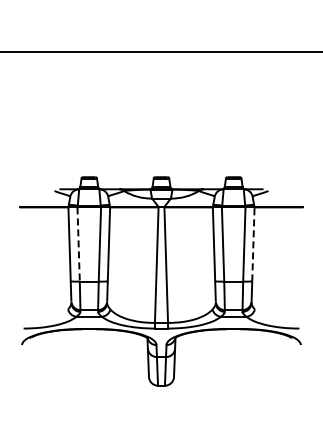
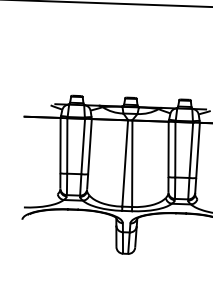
line: (78, 244) -> (67, 145), dashed -> solid
line: (253, 244) -> (198, 150), dashed -> solid

